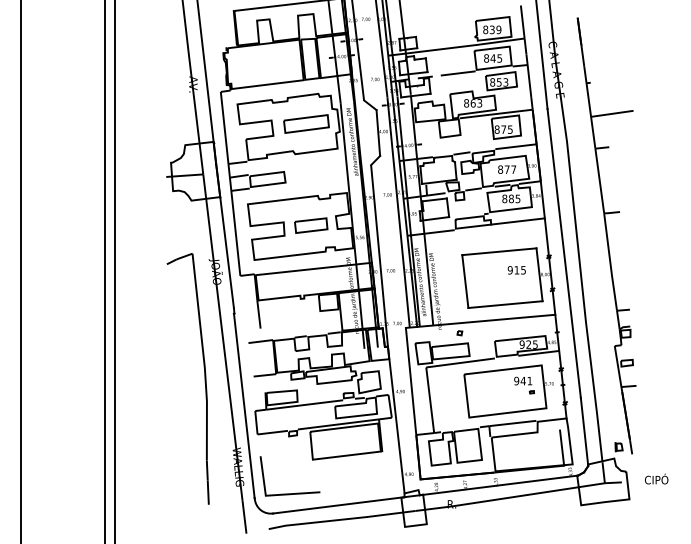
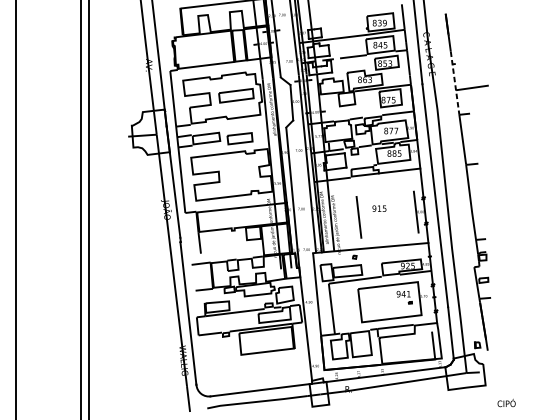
line: (589, 108) -> (454, 83), solid -> dashed
part: (311, 225) -> (240, 138), moved
line: (499, 251) -> (385, 194), removed
text: (516, 270) -> (379, 208), moved
line: (505, 304) -> (389, 235), removed
part: (204, 378) -> (157, 292), removed
text: (656, 478) -> (506, 402), moved
line: (289, 493) -> (223, 380), removed

